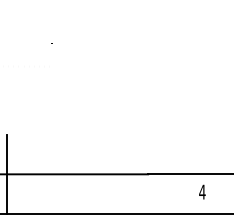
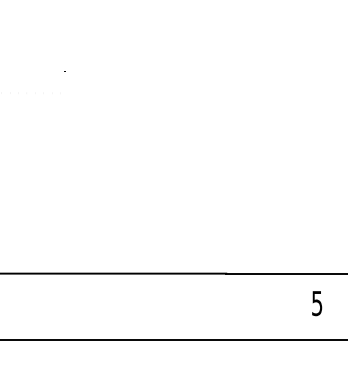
text: (202, 191) -> (317, 302), 4 -> 5

